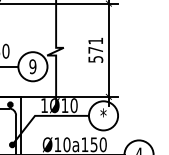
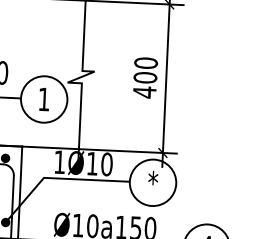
text: (95, 50) -> (144, 78), 571 -> 400
text: (32, 66) -> (43, 99), 9 -> 1

